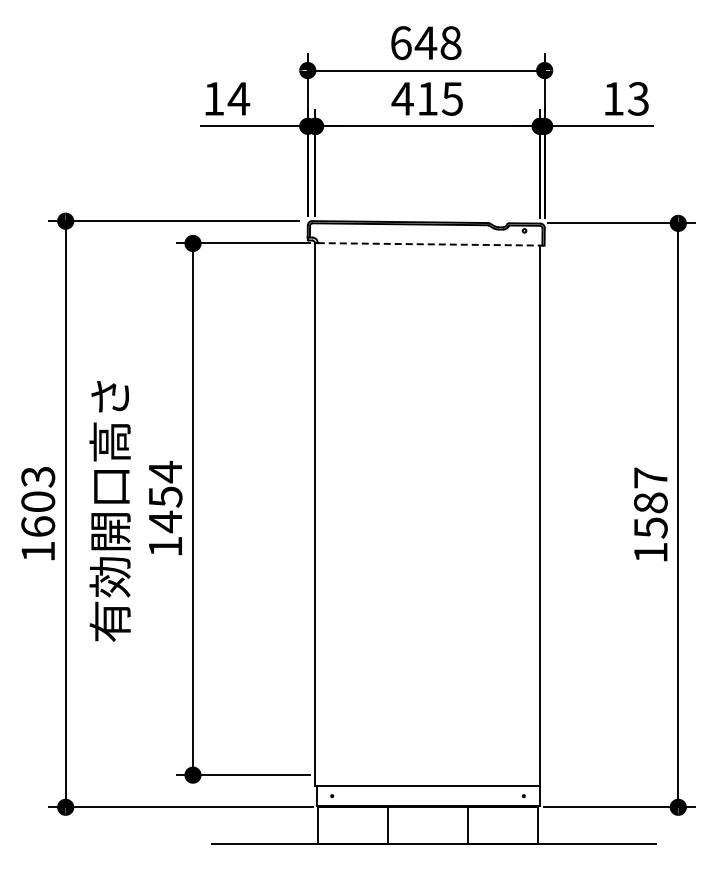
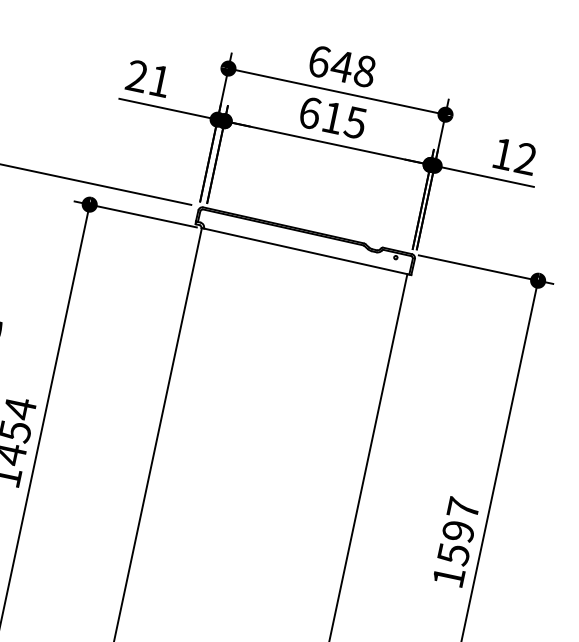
text: (226, 98) -> (148, 78), 14 -> 21
text: (402, 98) -> (309, 112), 415 -> 615
text: (637, 98) -> (525, 158), 13 -> 12
line: (431, 244) -> (307, 252), dashed -> solid
text: (650, 502) -> (458, 530), 1587 -> 1597

